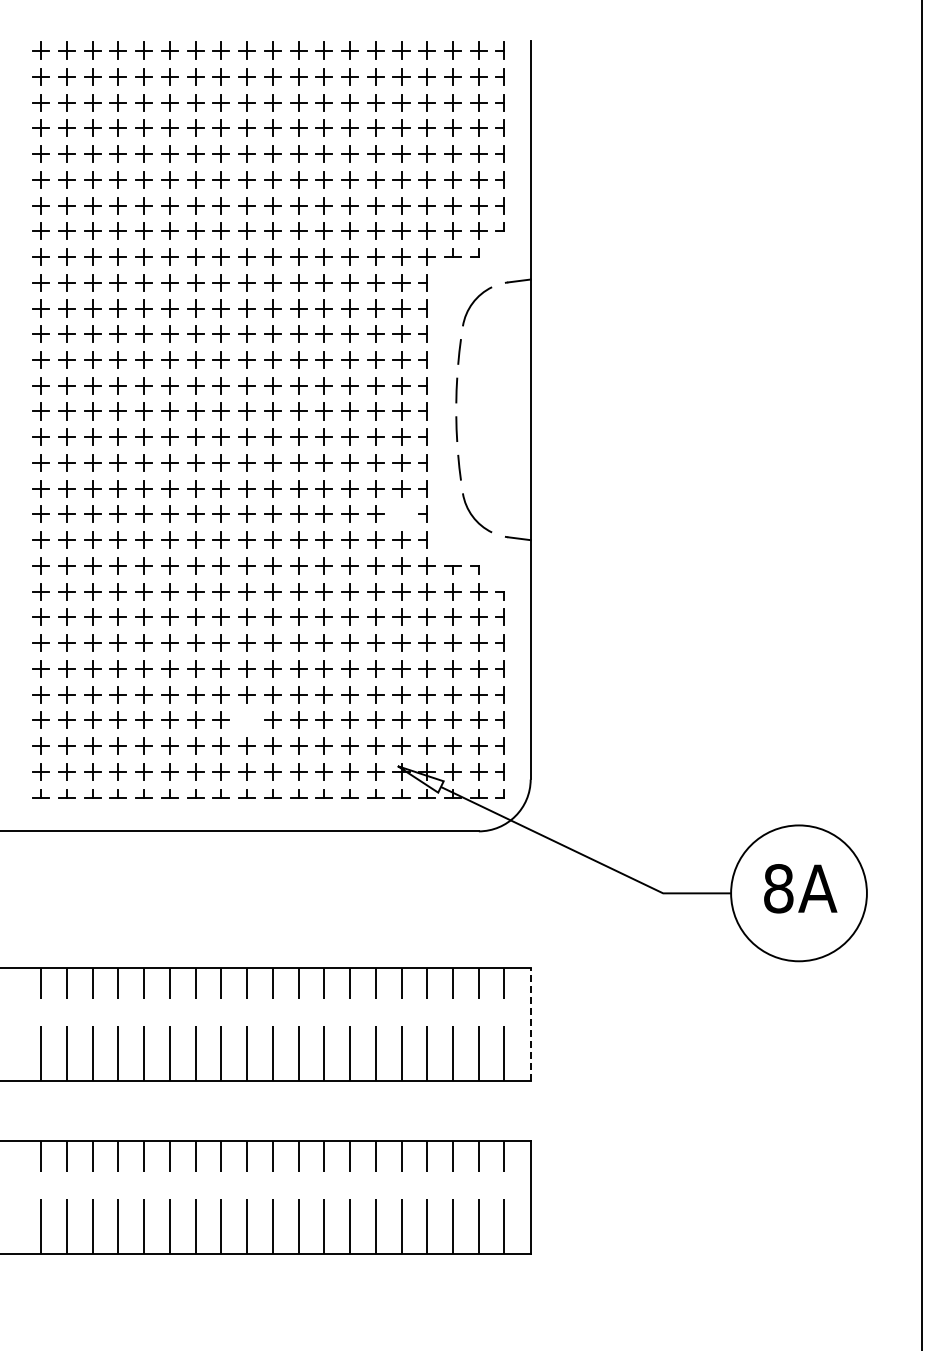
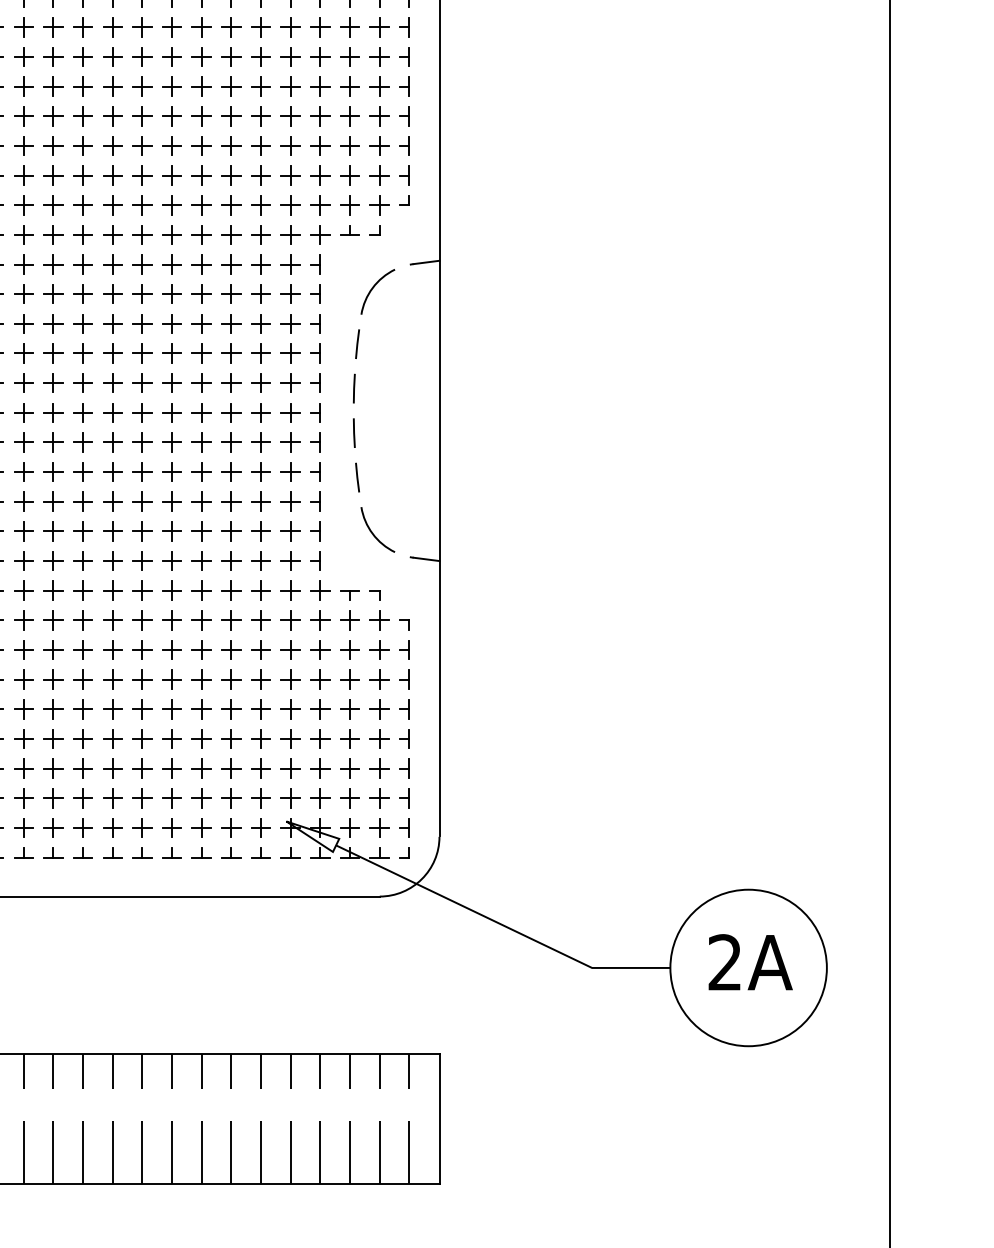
part: (401, 513) -> (290, 530), added
part: (246, 719) -> (112, 767), added
text: (778, 888) -> (725, 962), 8A -> 2A
line: (530, 1023) -> (439, 1117), dashed -> solid

